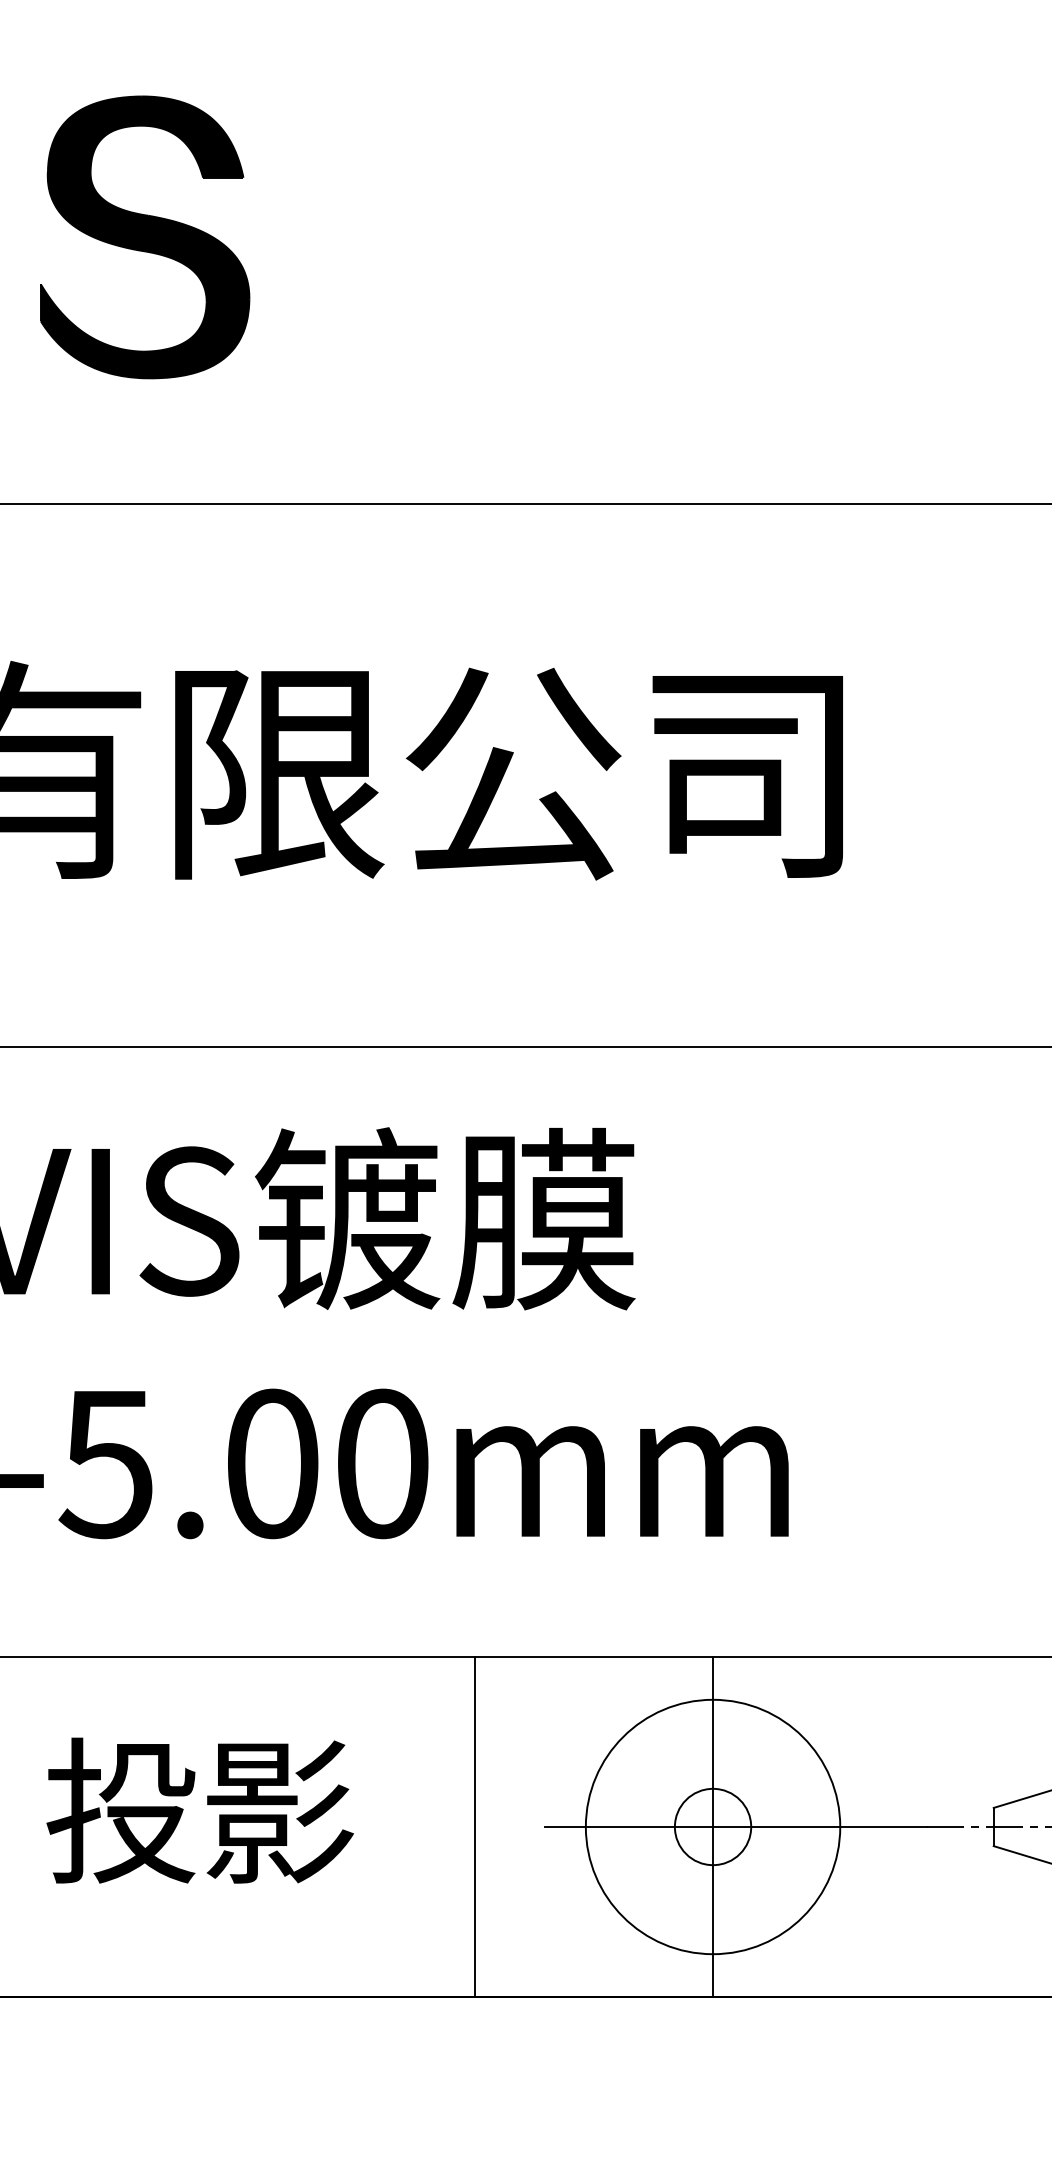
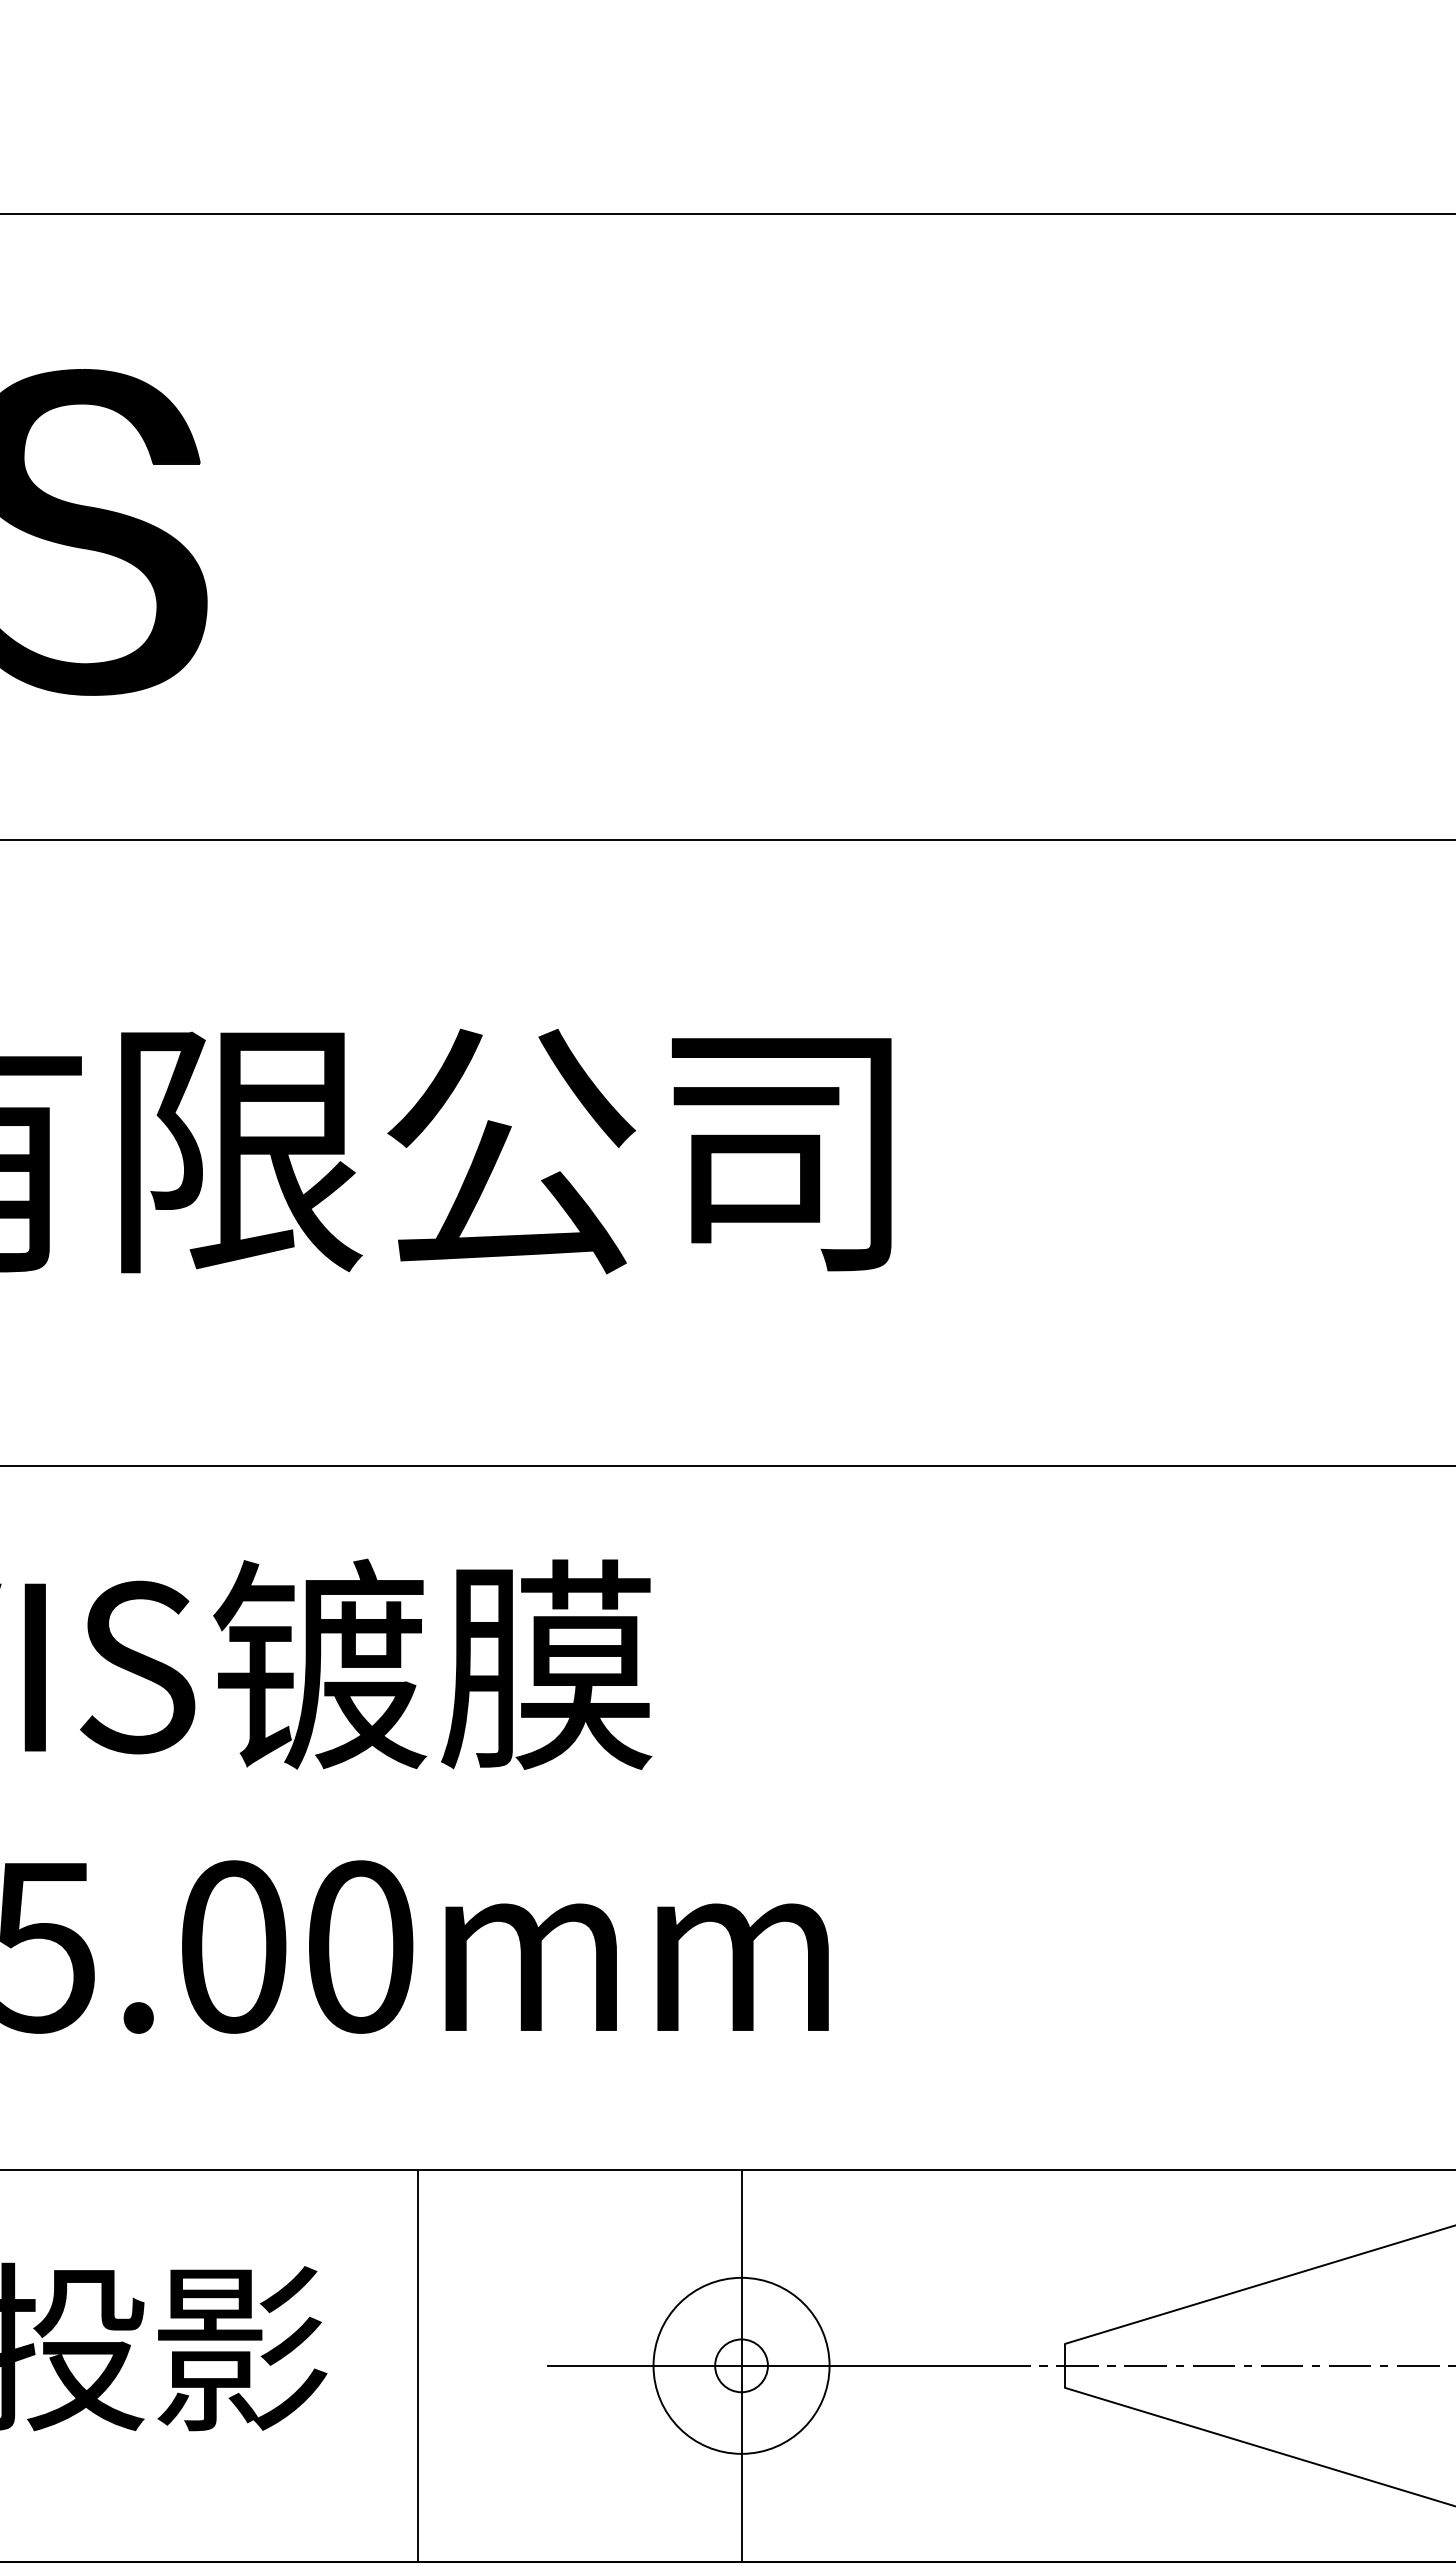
line: (474, 1826) -> (417, 2365), moved
circle: (713, 1826) -> (741, 2365), size x0.6
circle: (713, 1826) -> (741, 2365), size x0.6

